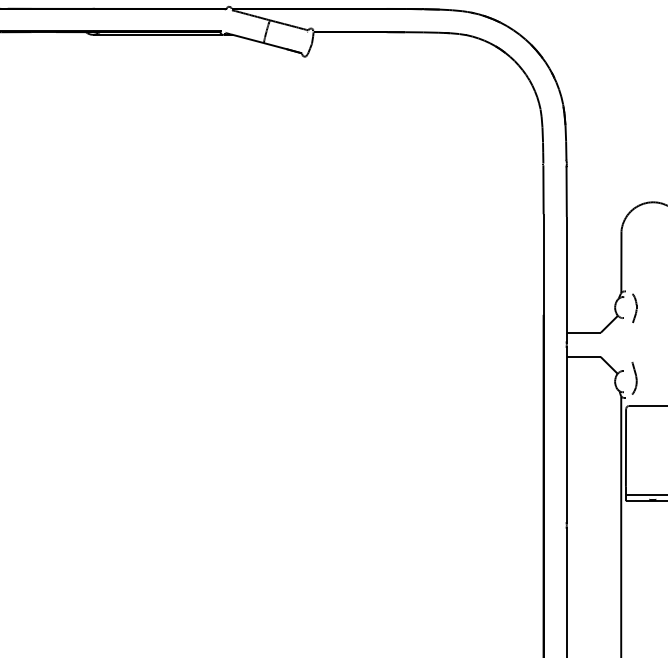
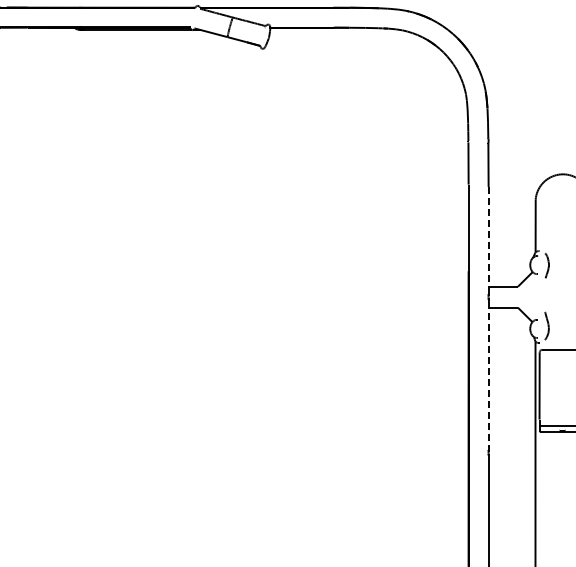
line: (566, 274) -> (488, 236), solid -> dashed
line: (566, 440) -> (488, 379), solid -> dashed

